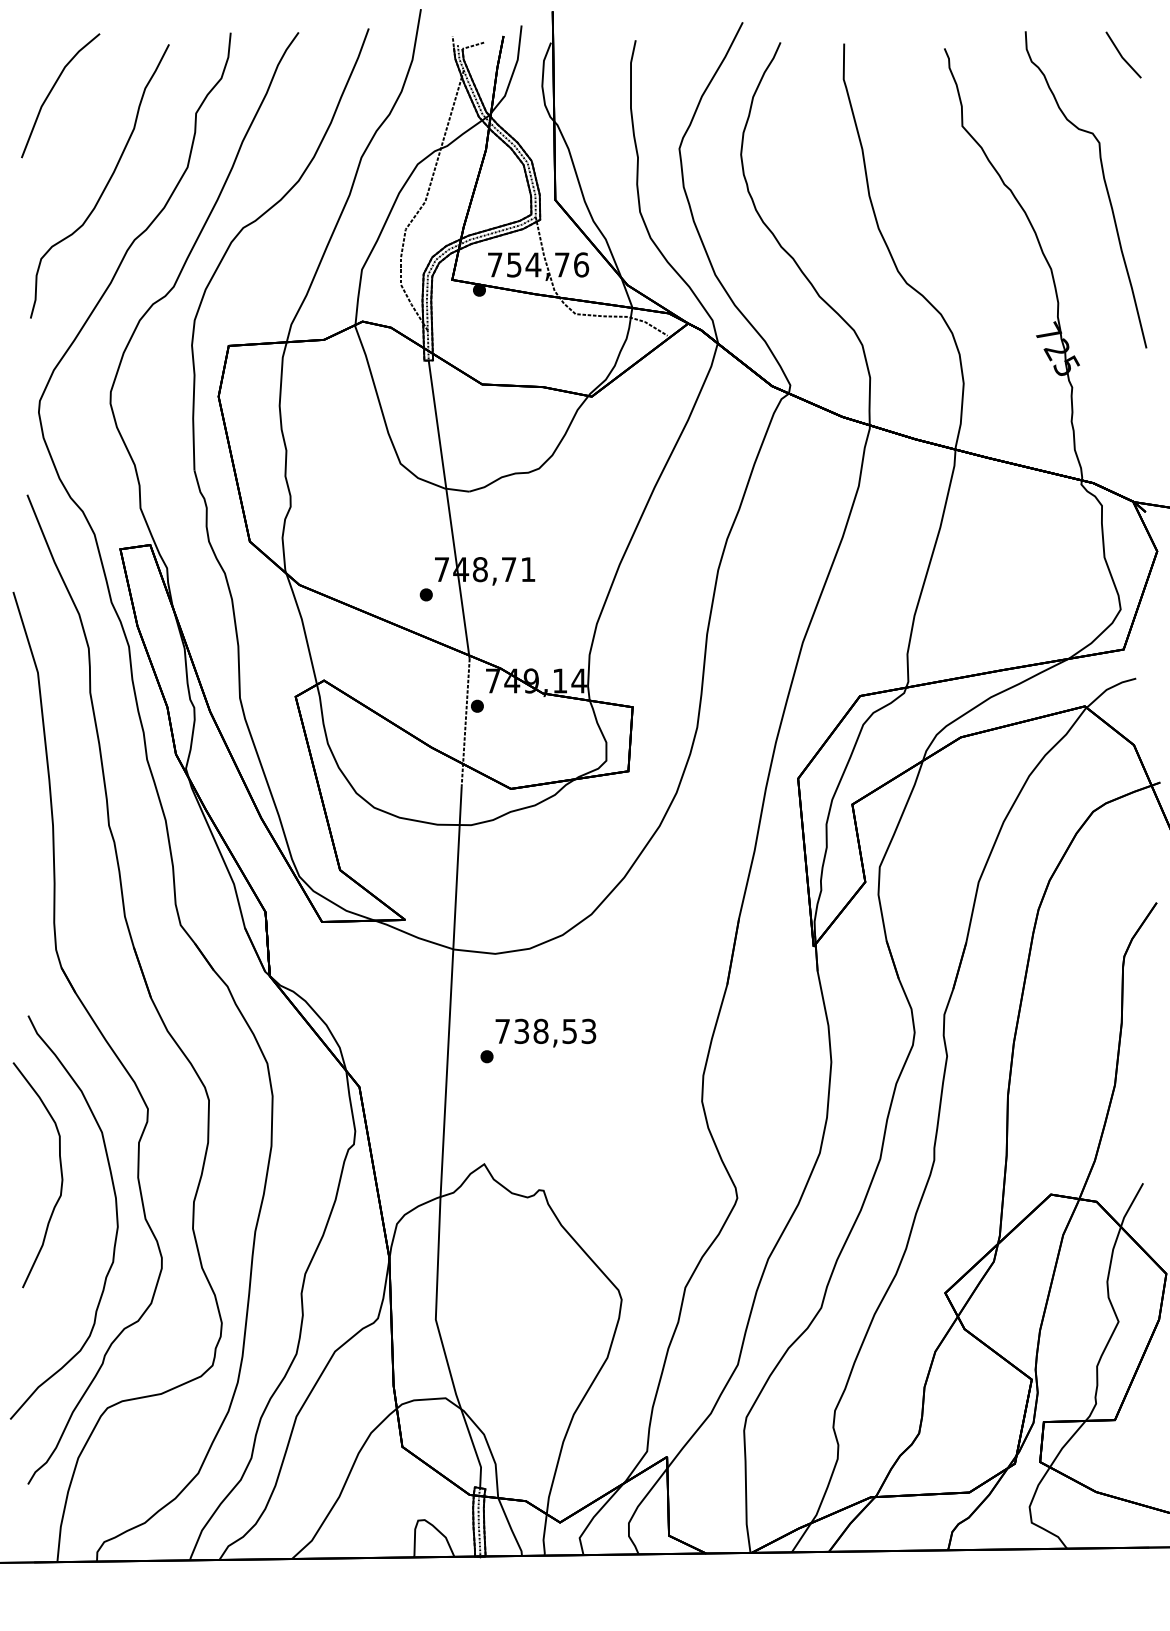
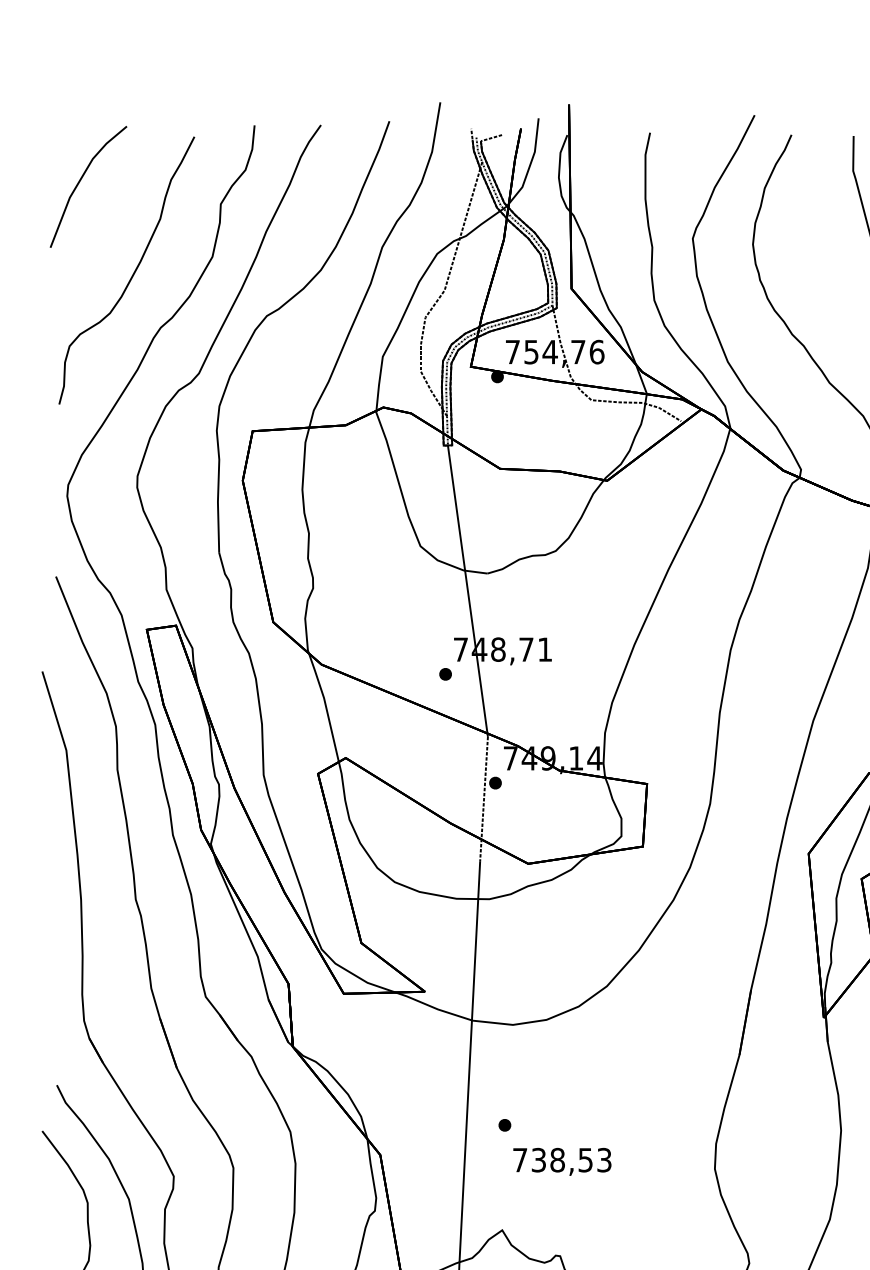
text: (545, 1032) -> (561, 1161), moved

